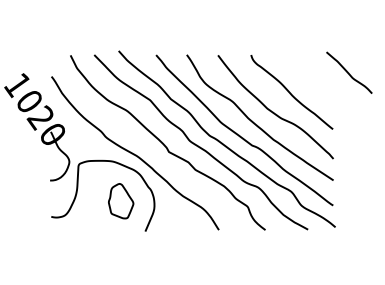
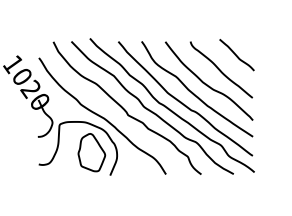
curve: (348, 72) -> (236, 54), moved
part: (120, 200) -> (91, 152), size x1.43

